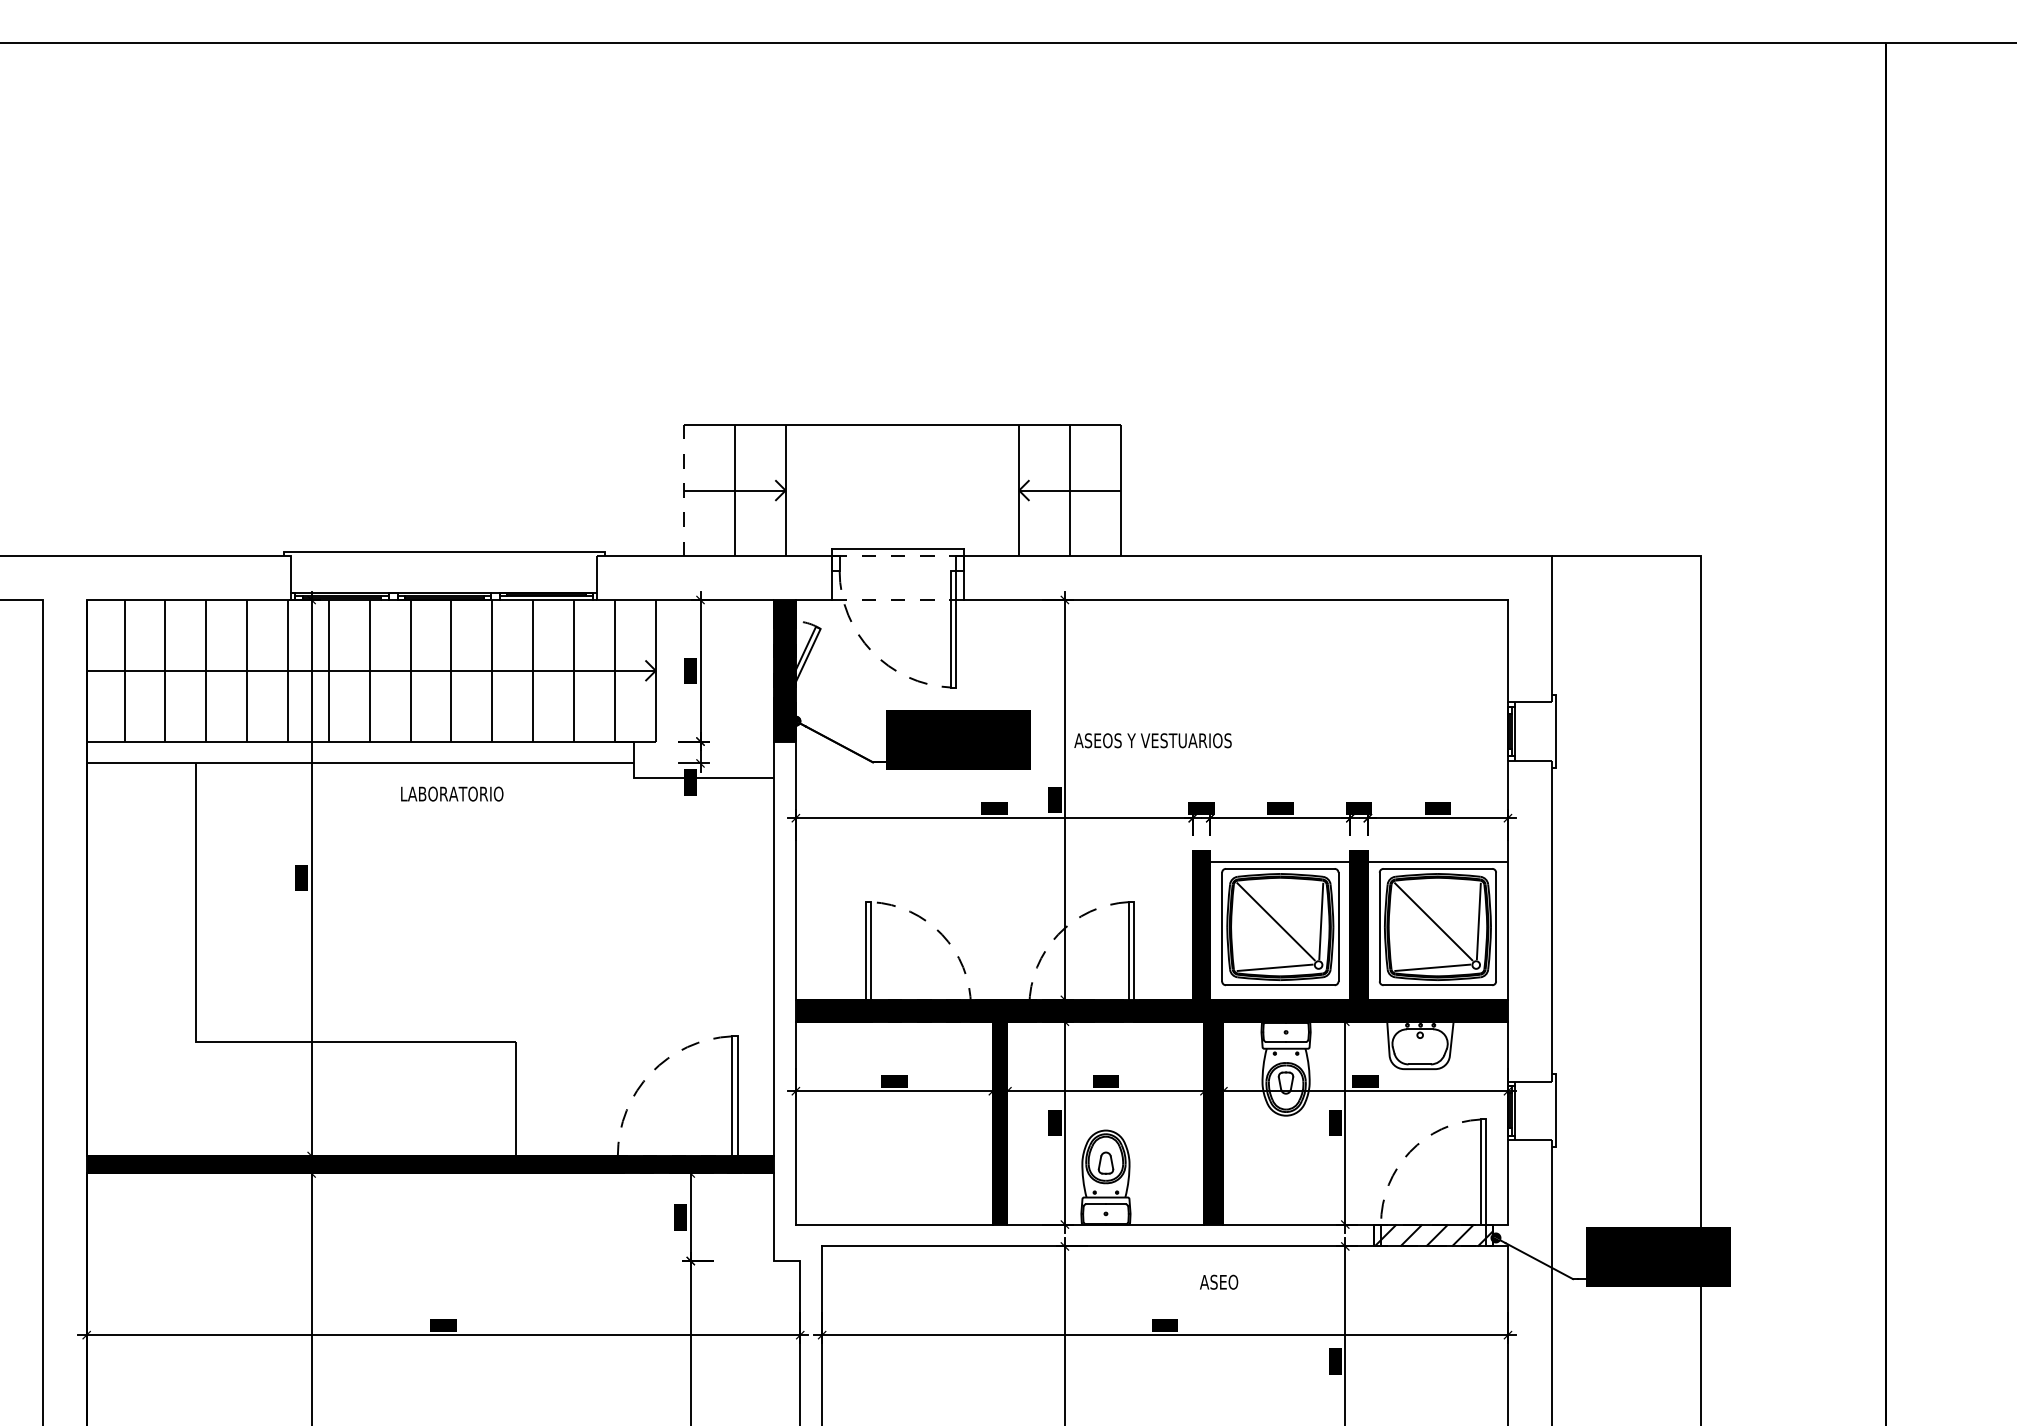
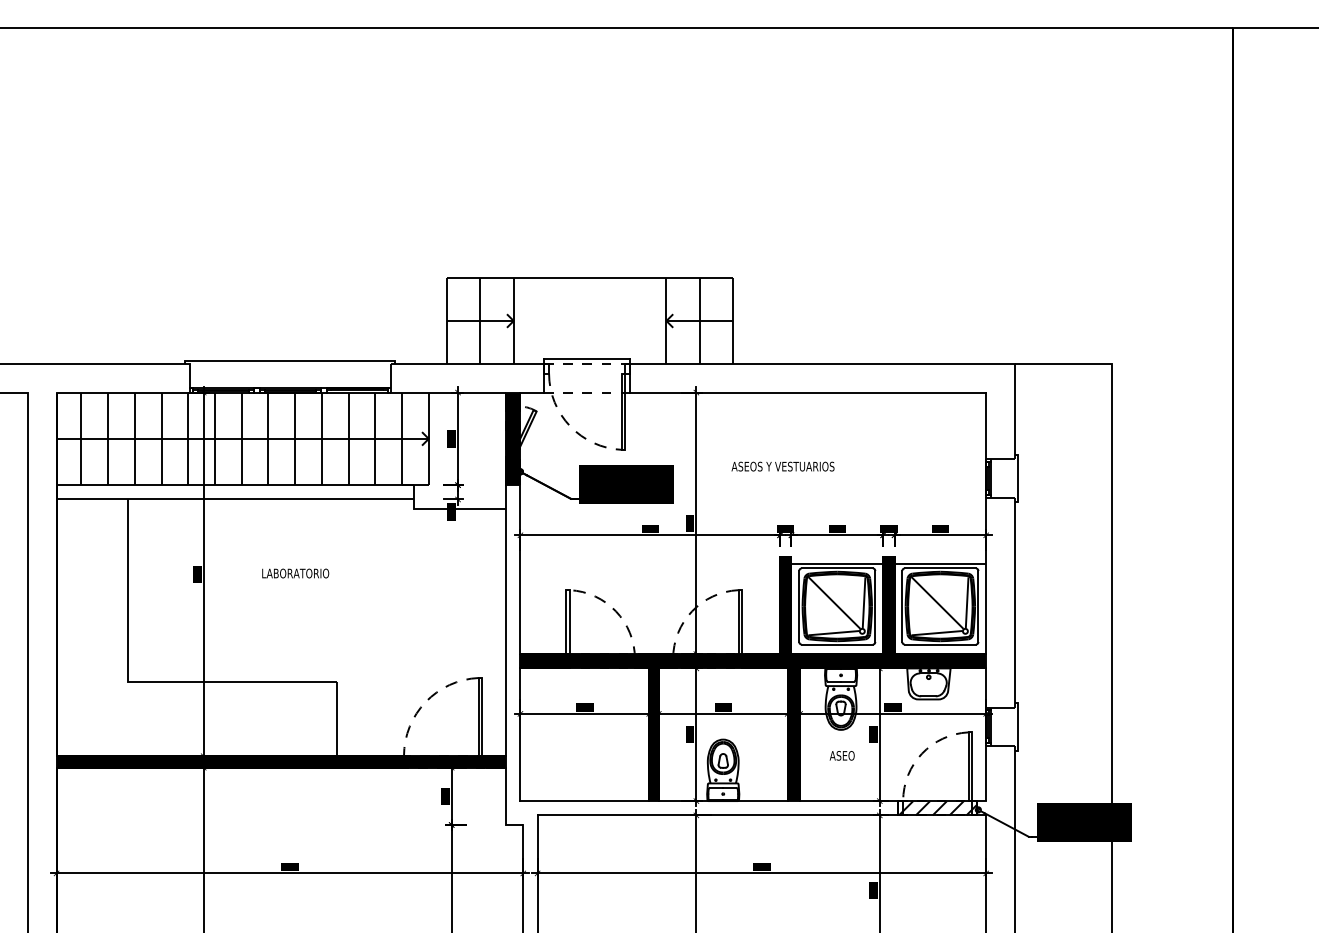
line: (682, 491) -> (446, 321), dashed -> solid
text: (1152, 740) -> (782, 466), moved
text: (451, 794) -> (295, 573), moved
text: (1217, 1281) -> (841, 755), moved

